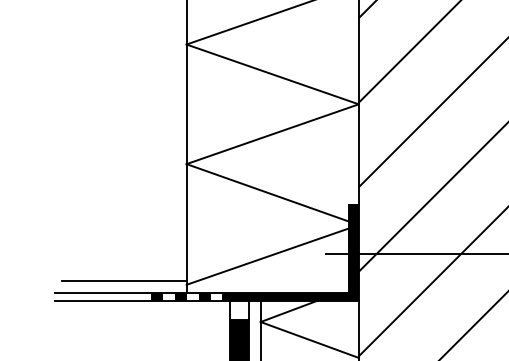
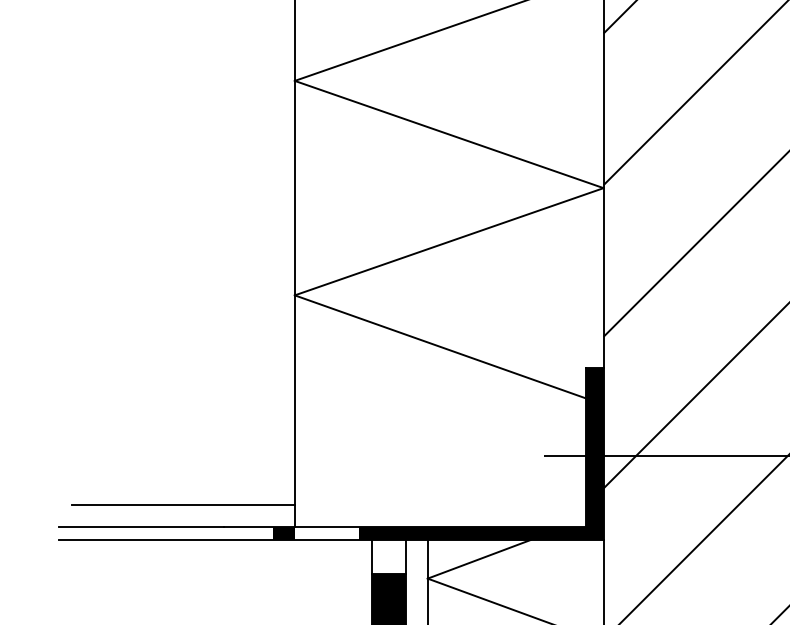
line: (267, 256) -> (439, 461), removed
fill: (156, 296) -> (240, 532), removed
fill: (204, 296) -> (326, 532), removed

